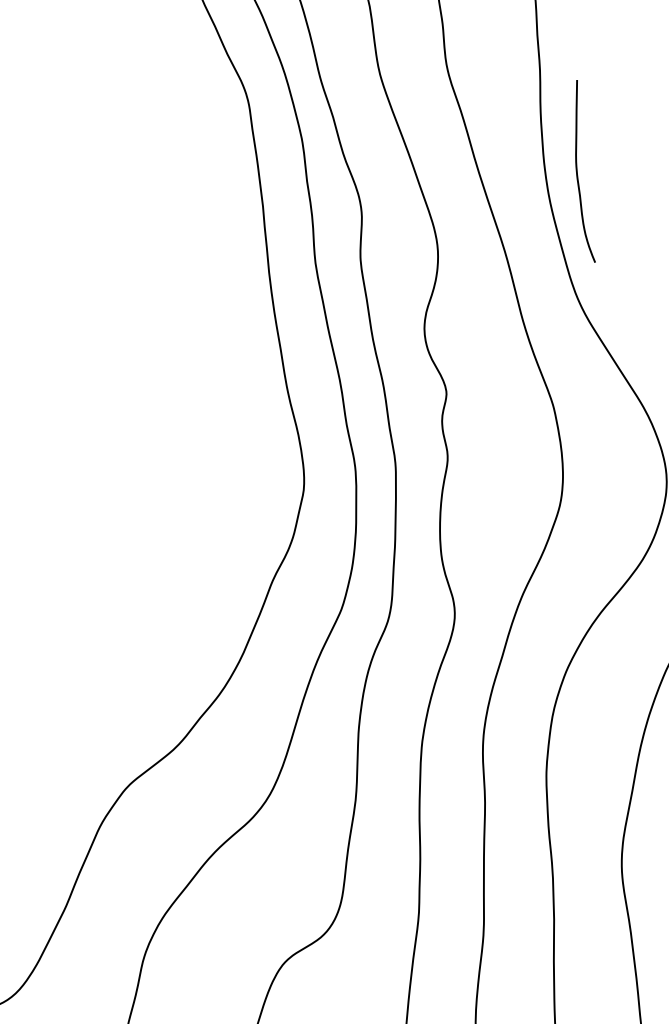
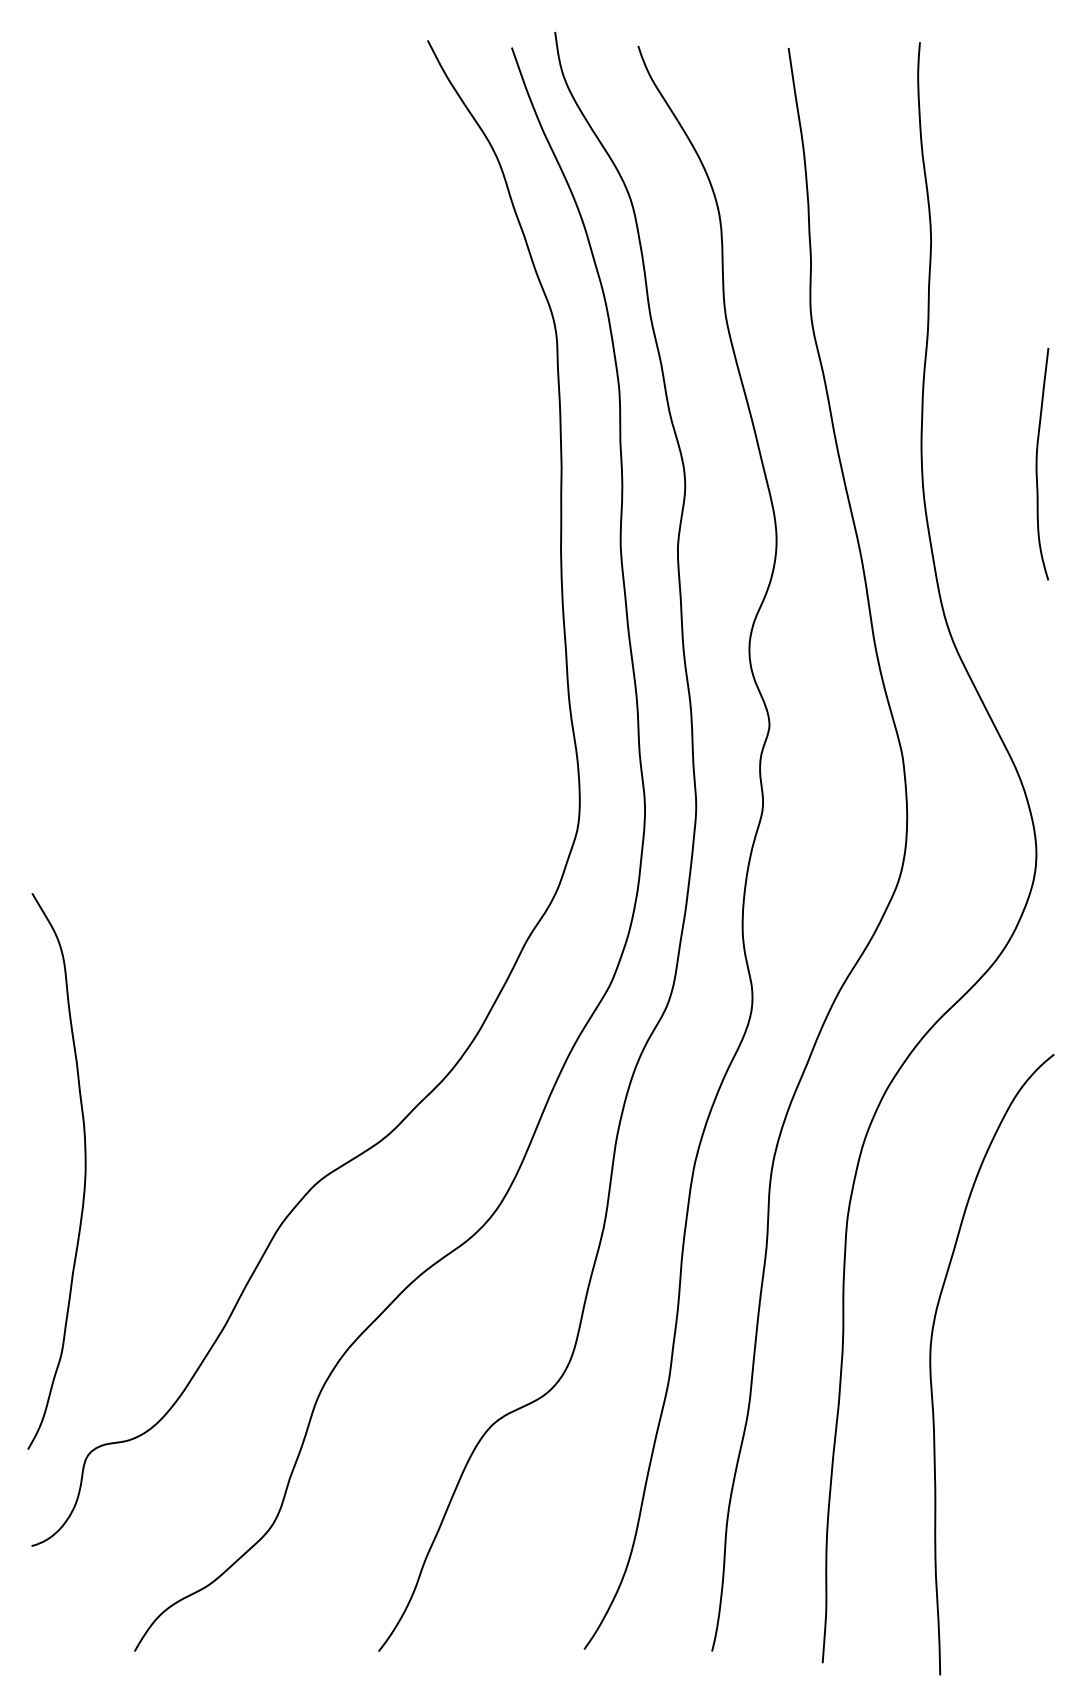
curve: (577, 171) -> (1037, 463), moved

